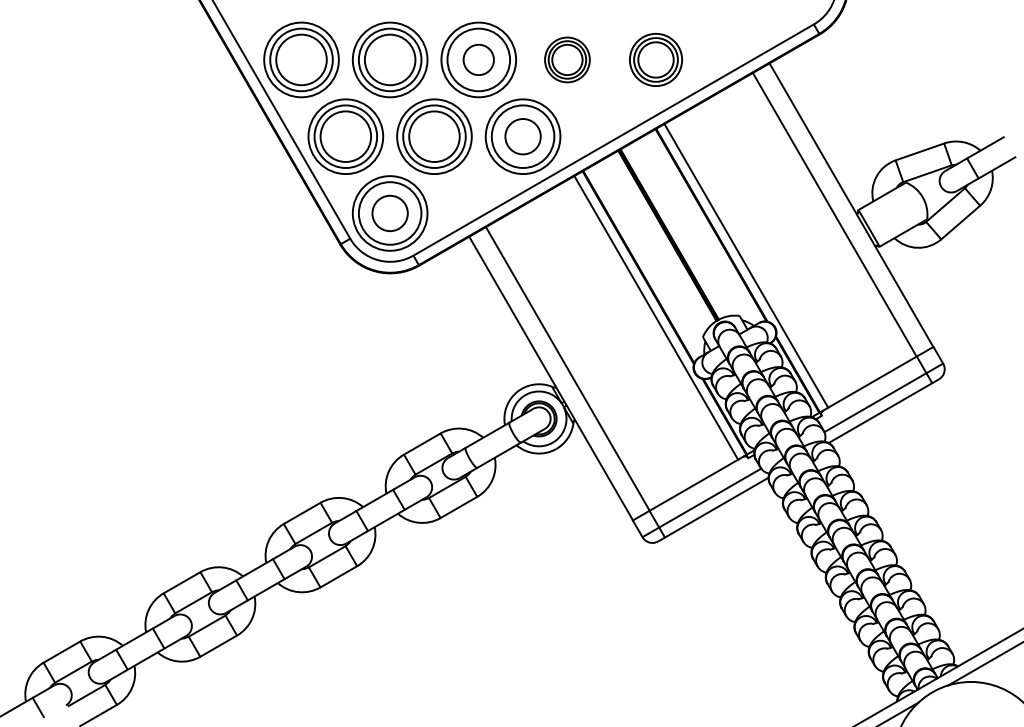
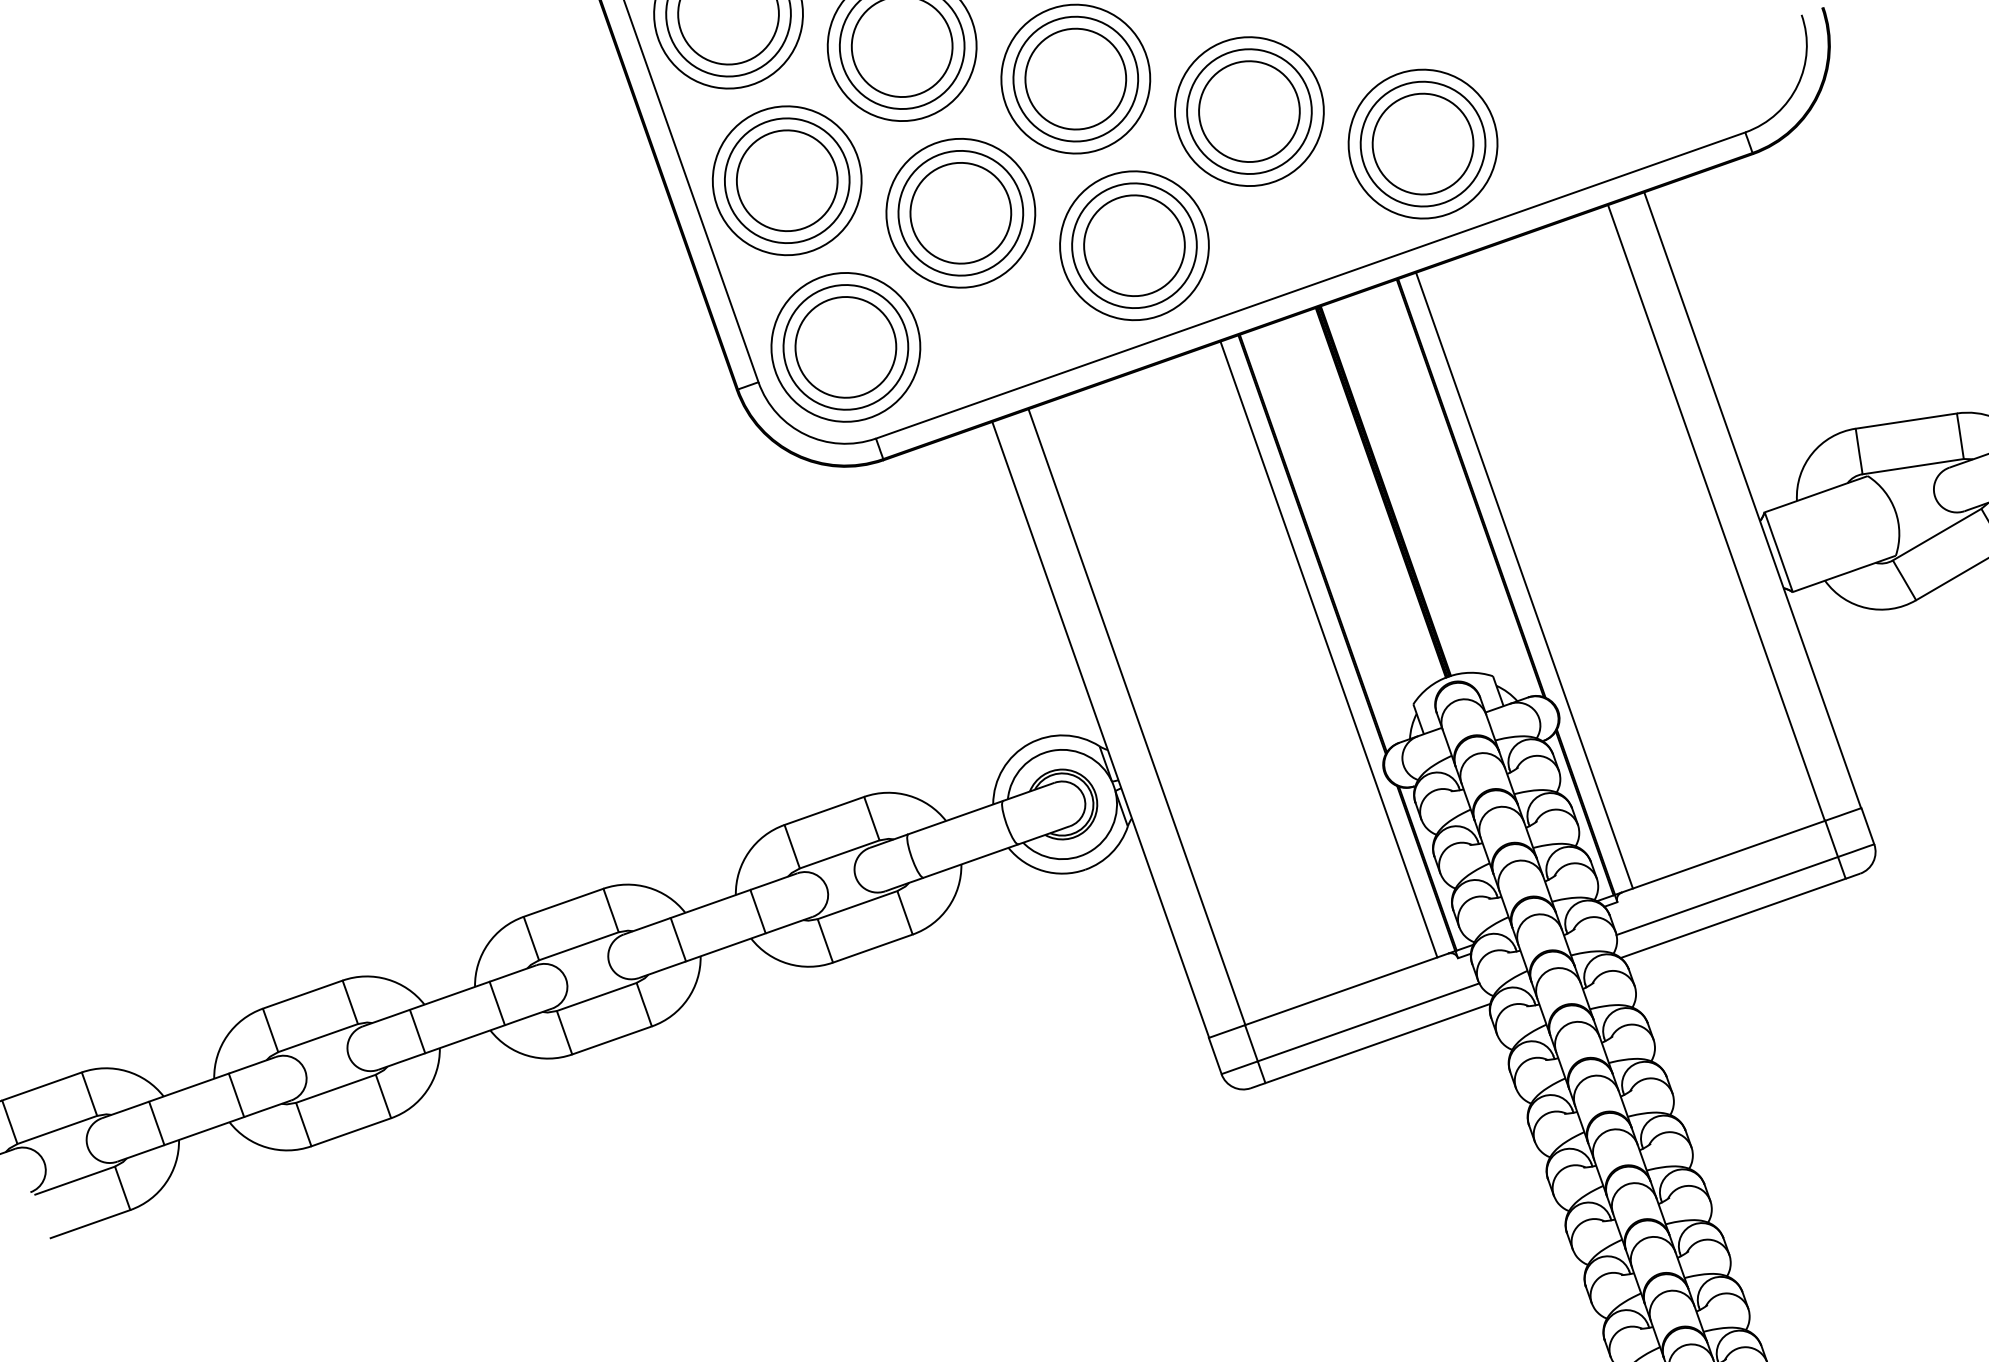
circle: (478, 59) -> (1075, 78), size x1.67
part: (567, 59) -> (1249, 110), size x1.67
part: (655, 59) -> (1422, 143), size x1.43
circle: (522, 136) -> (1133, 245), size x1.43
circle: (389, 213) -> (844, 347), size x1.43

